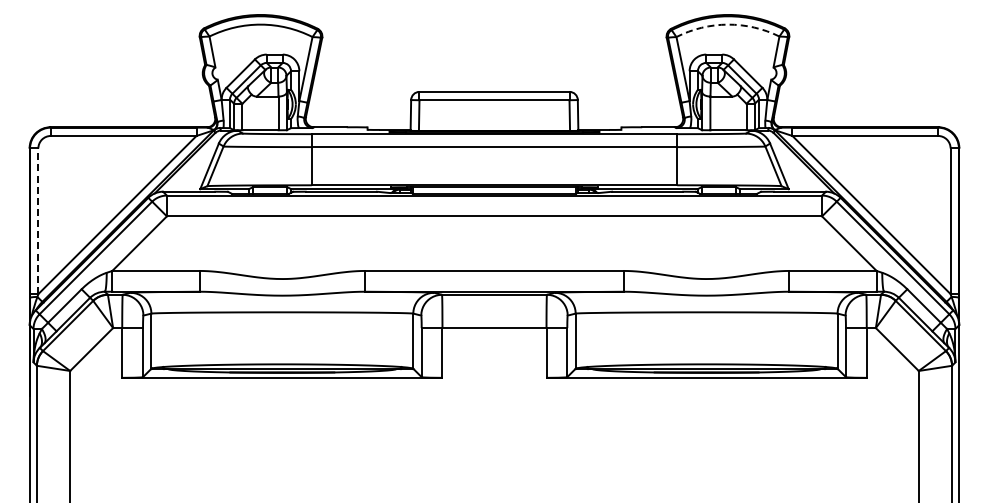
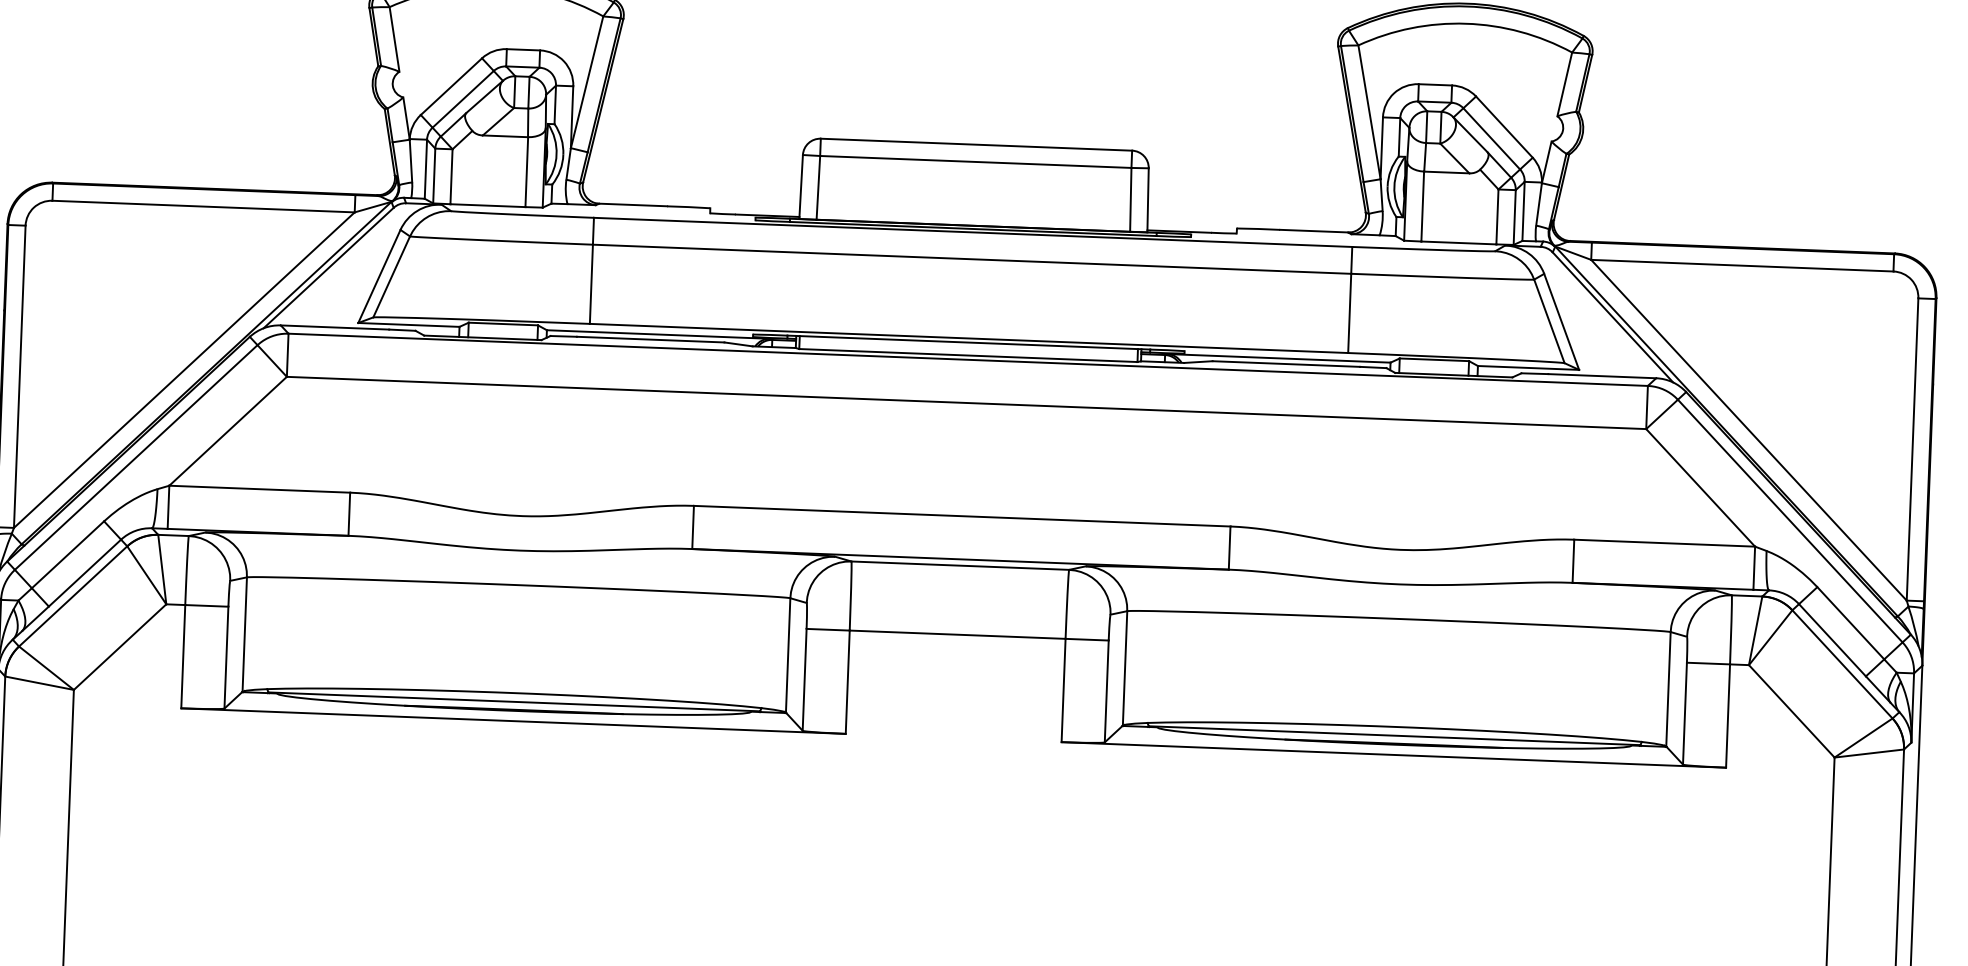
arc: (727, 24) -> (1465, 23), dashed -> solid
line: (38, 221) -> (20, 377), dashed -> solid

